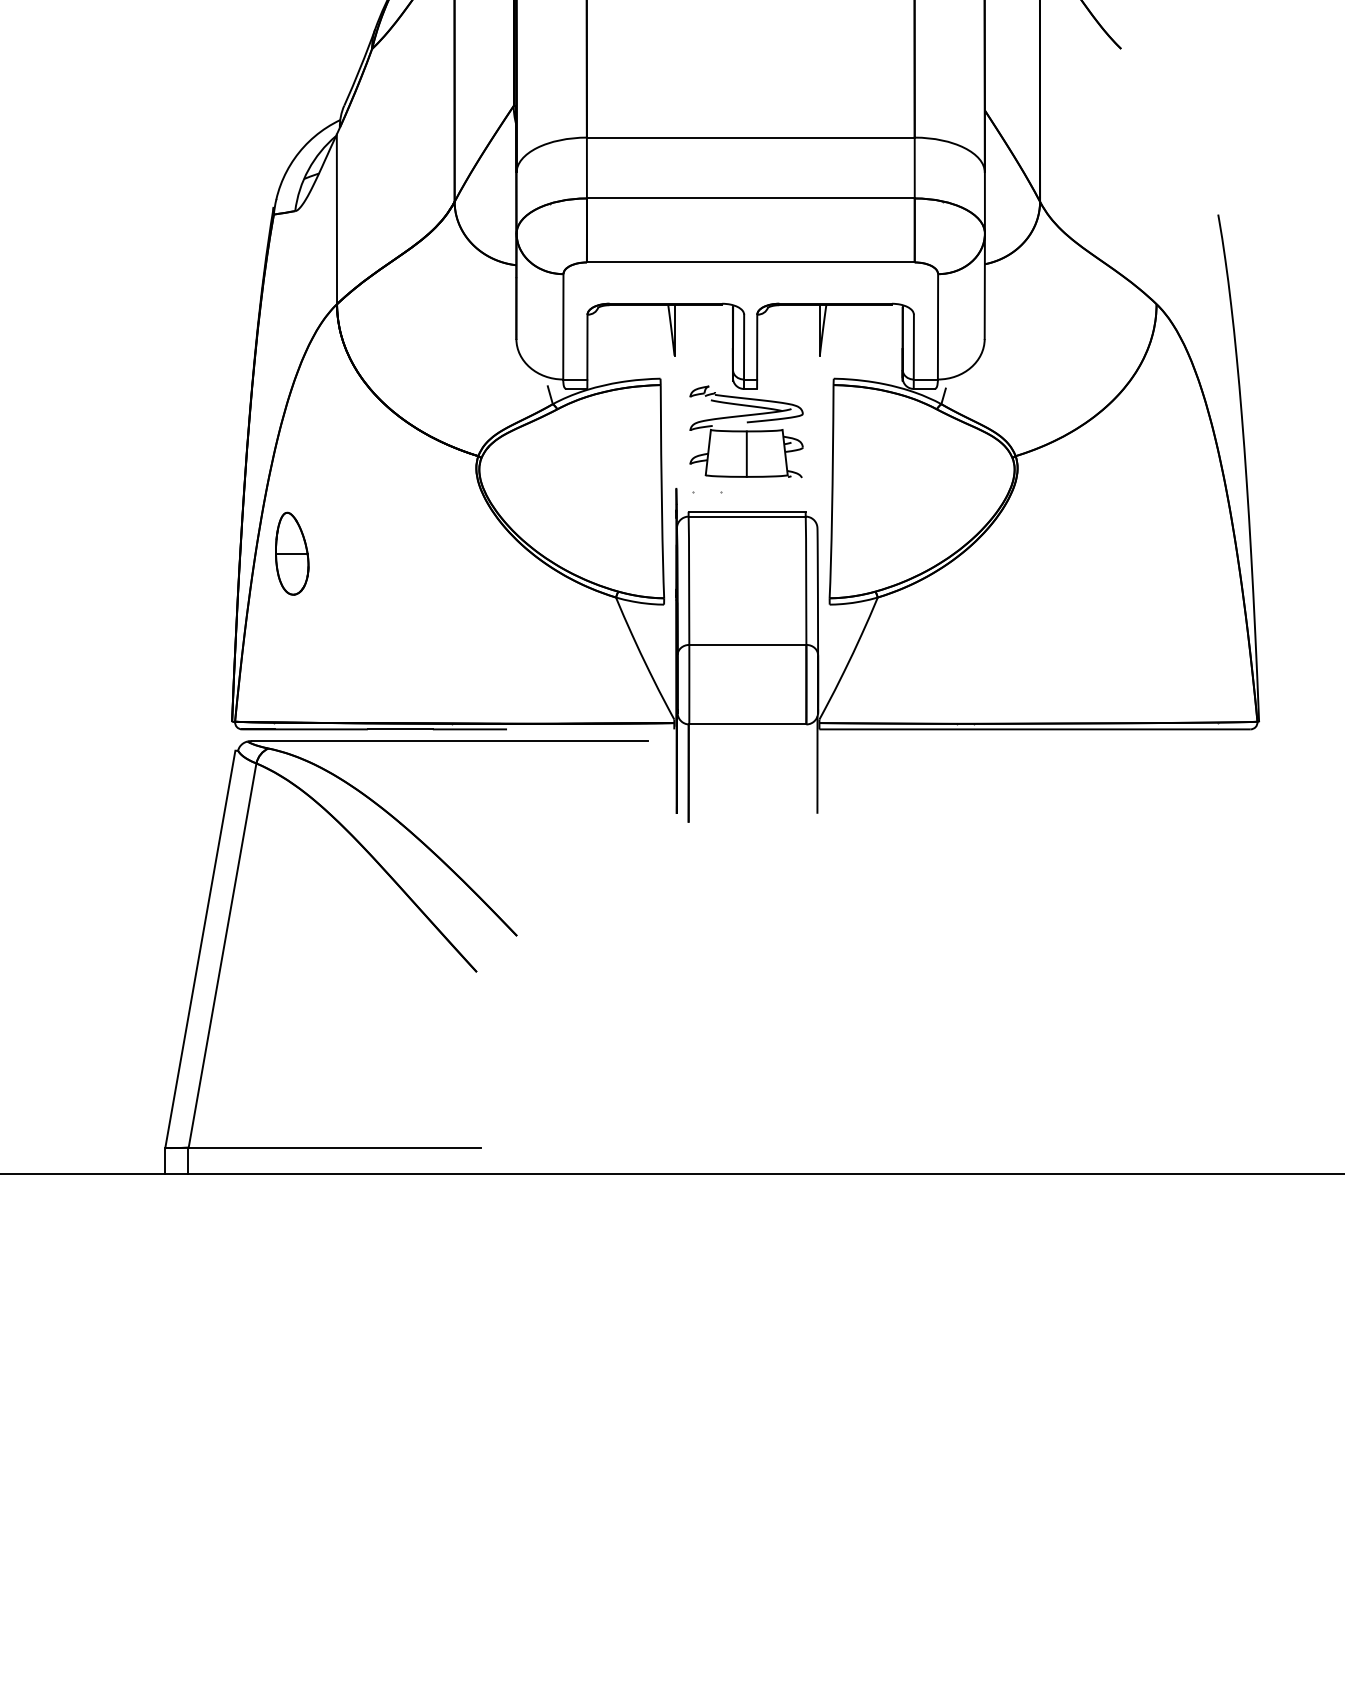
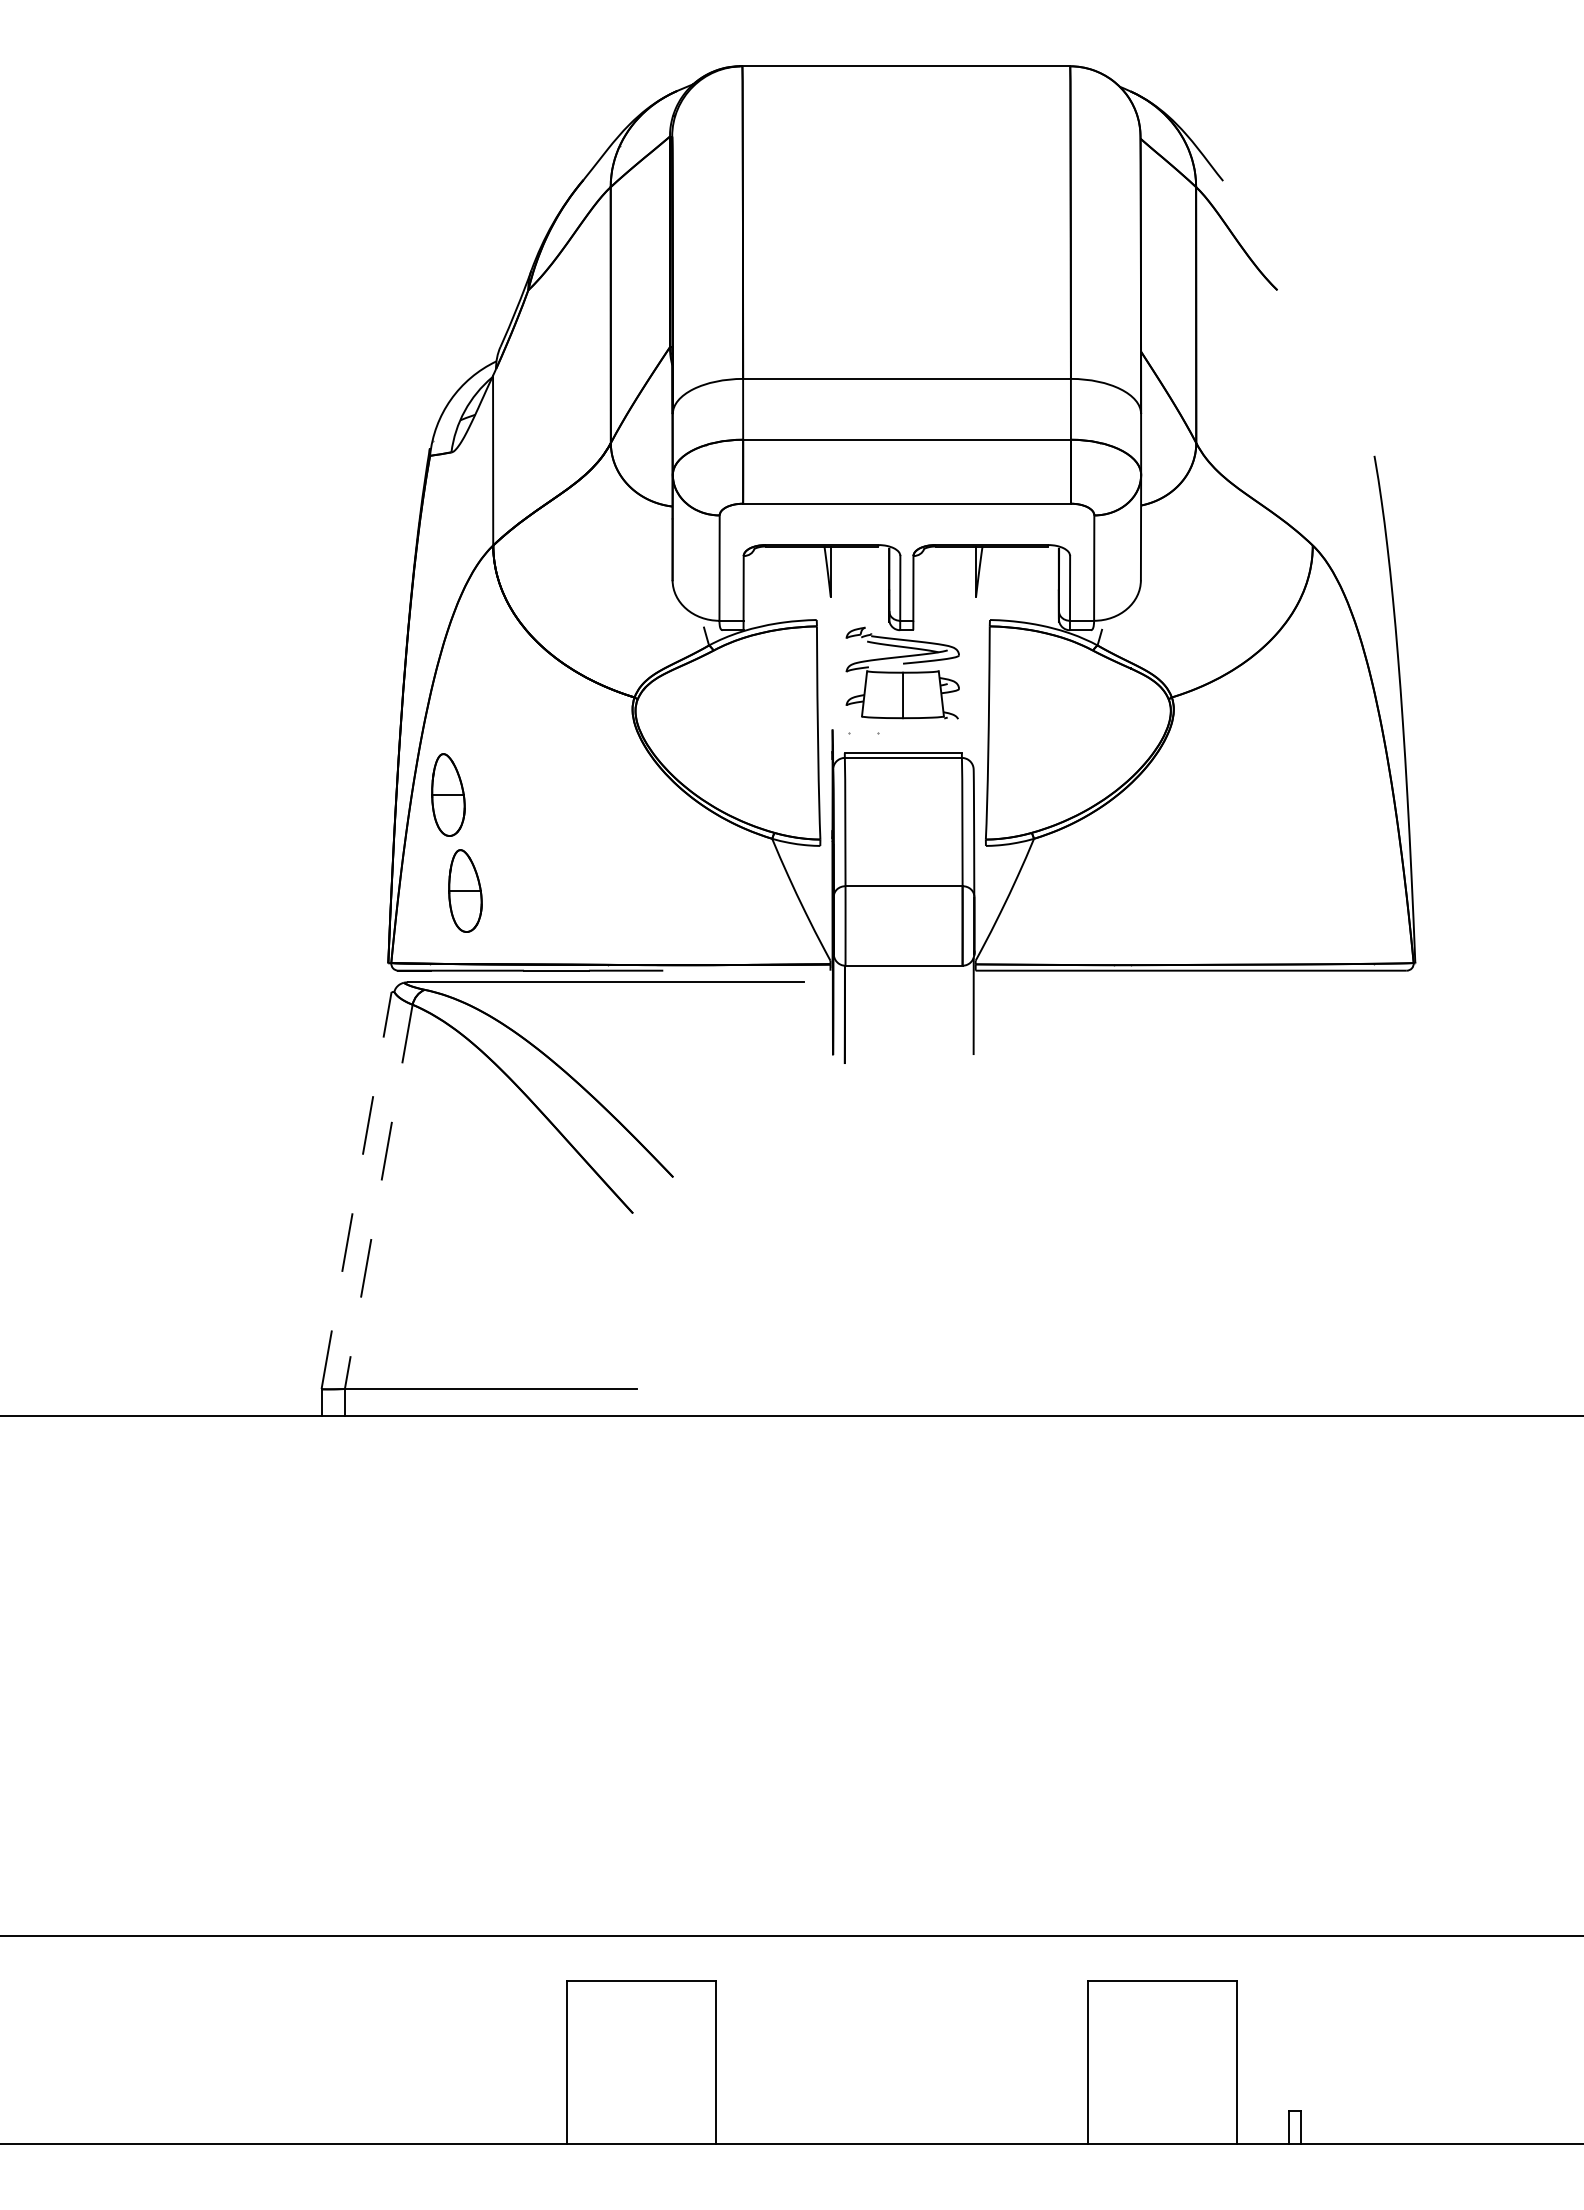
part: (309, 649) -> (465, 890), added
line: (200, 949) -> (356, 1190), solid -> dashed
line: (222, 956) -> (378, 1197), solid -> dashed

